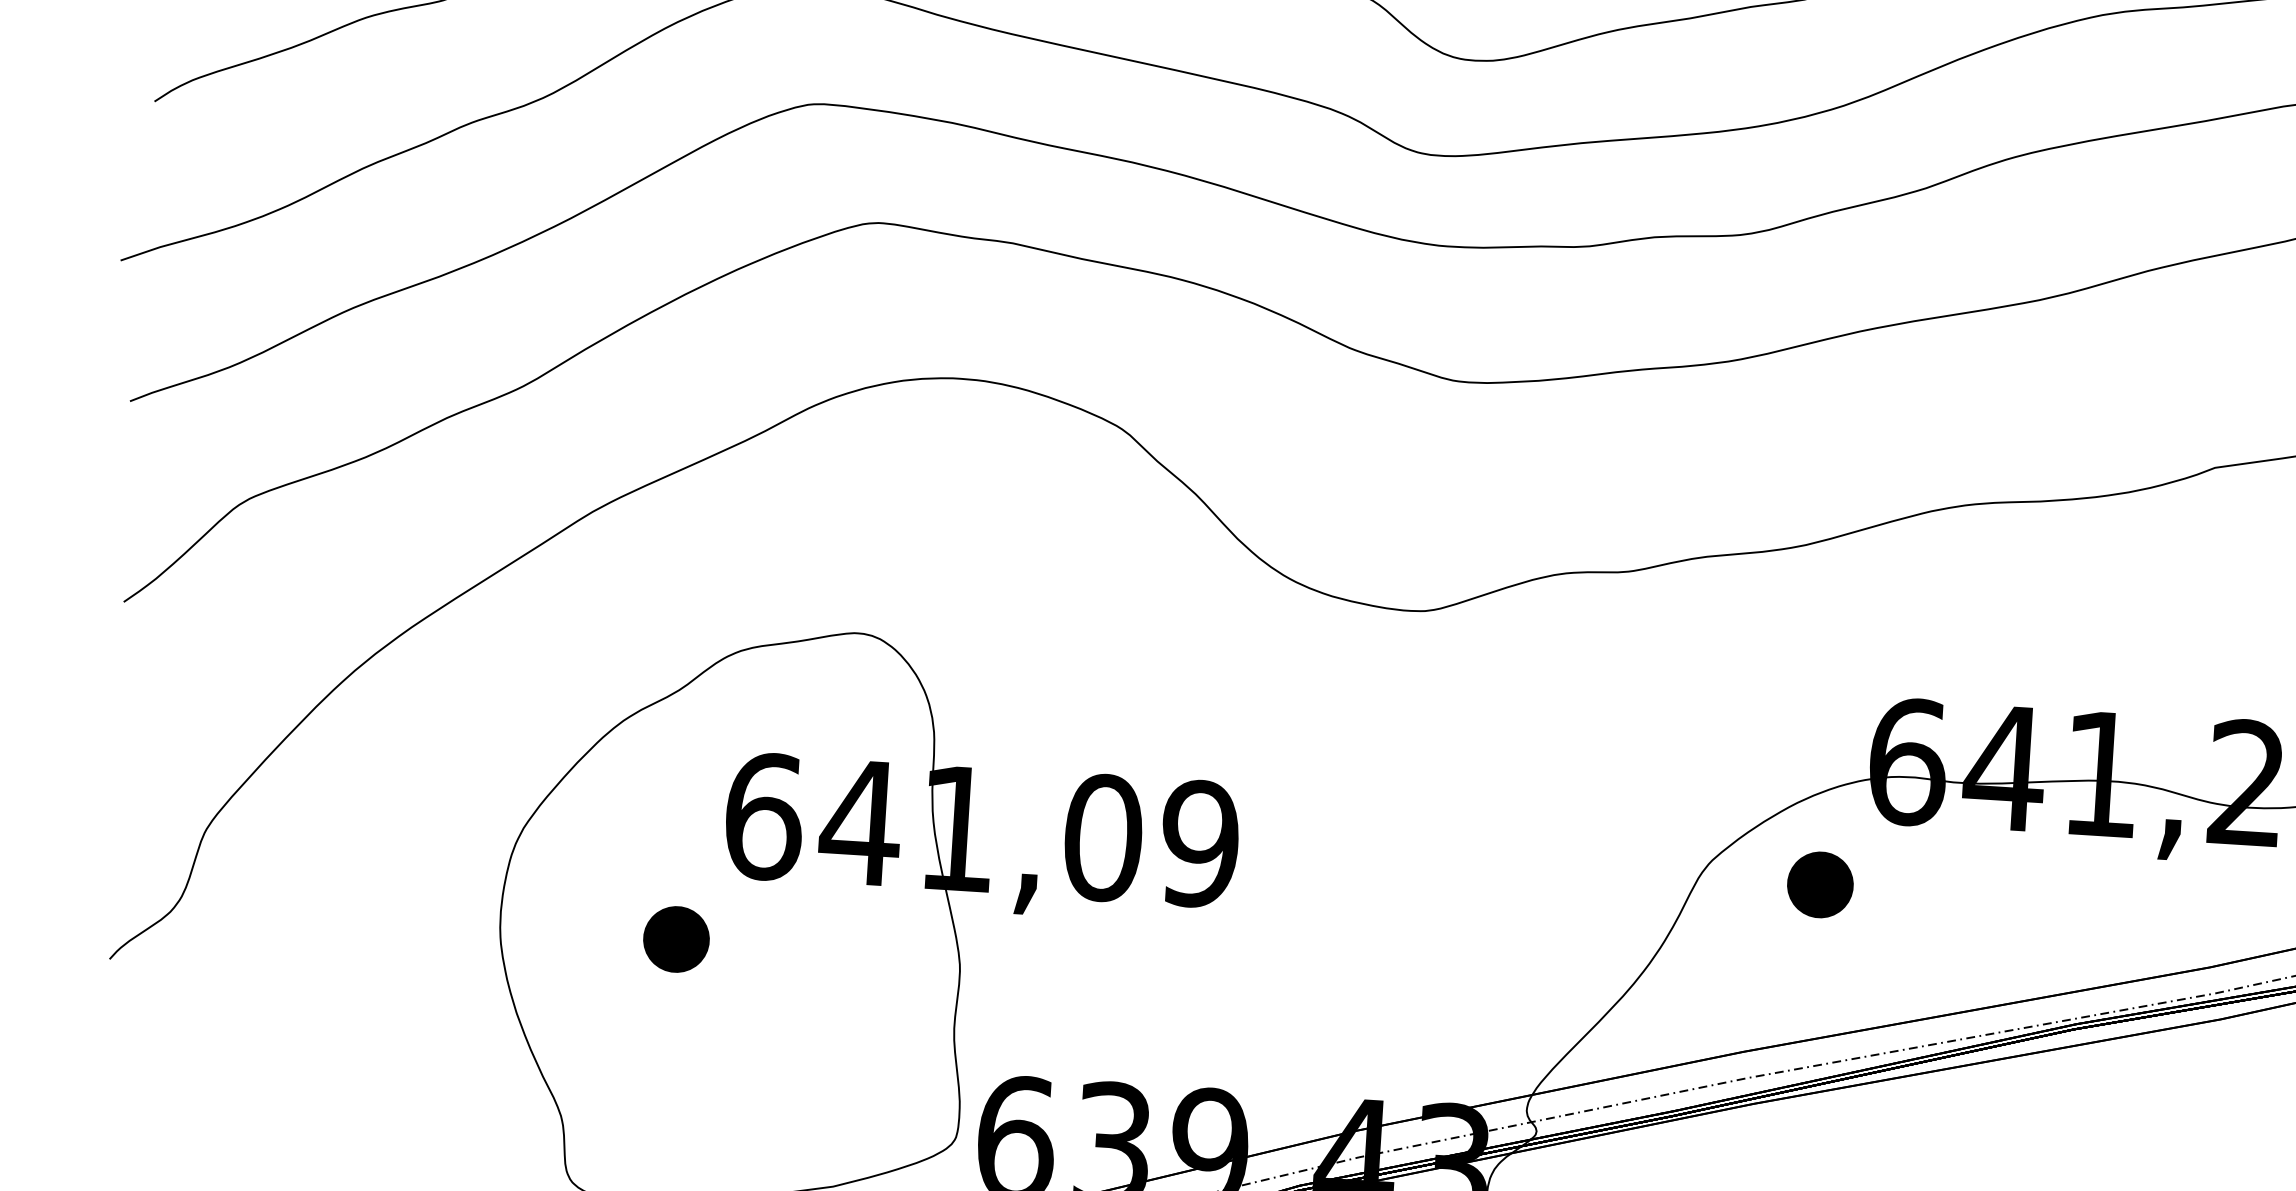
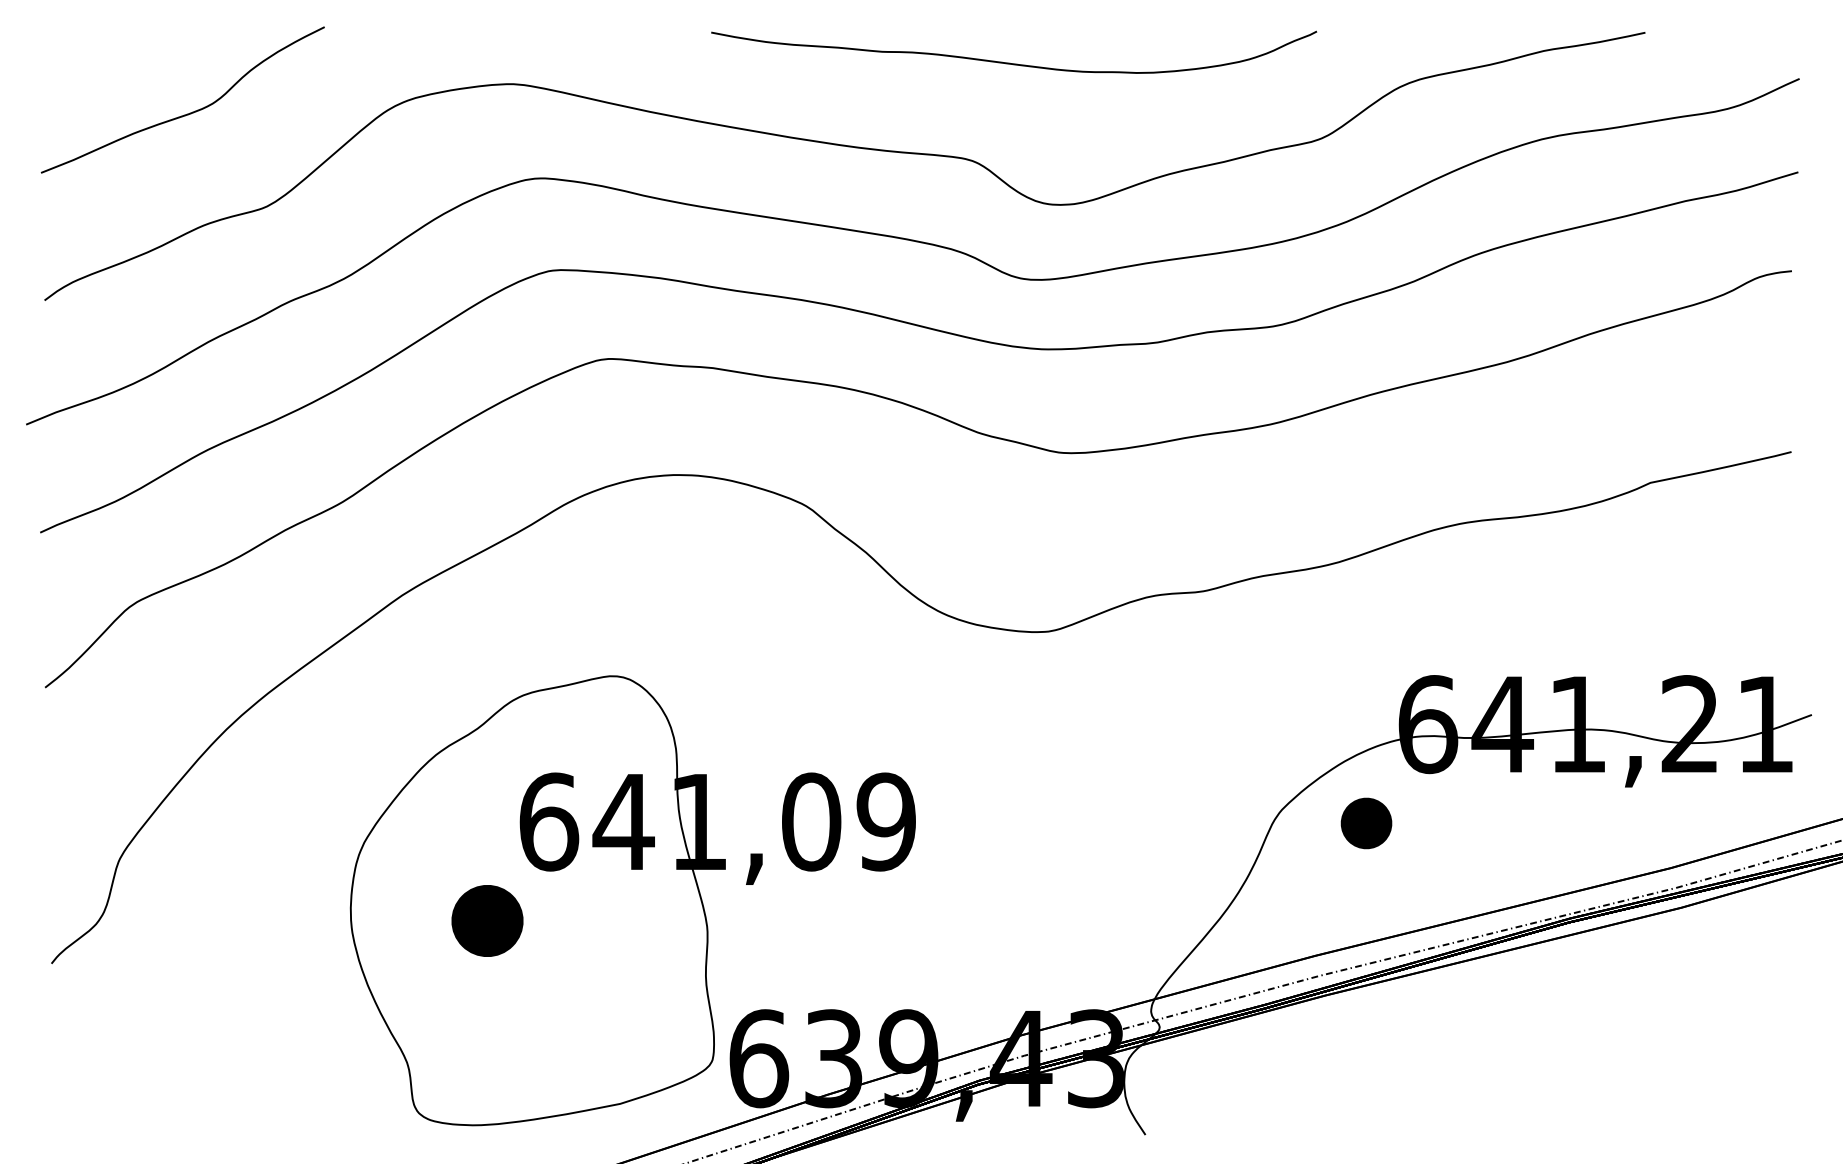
part: (676, 938) -> (487, 920), size x1.4

